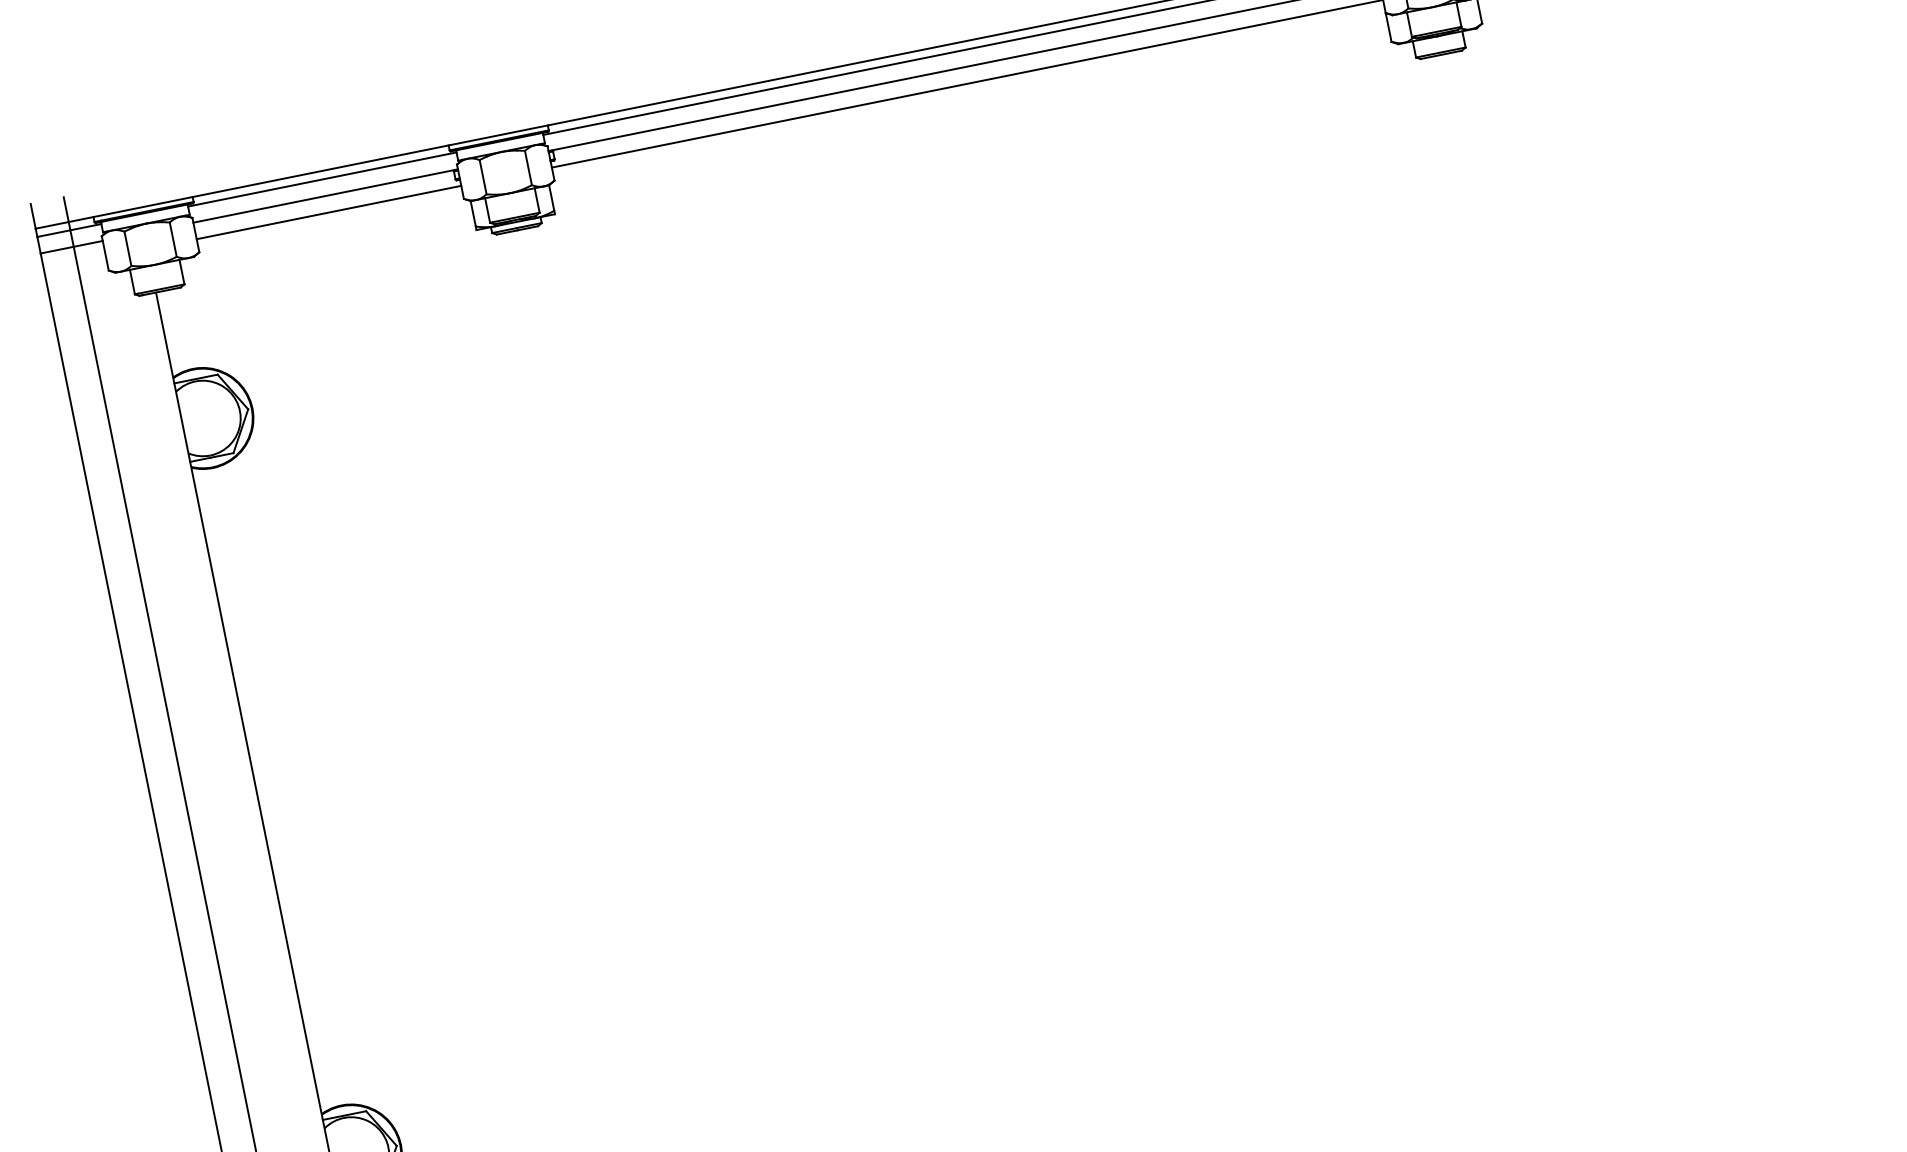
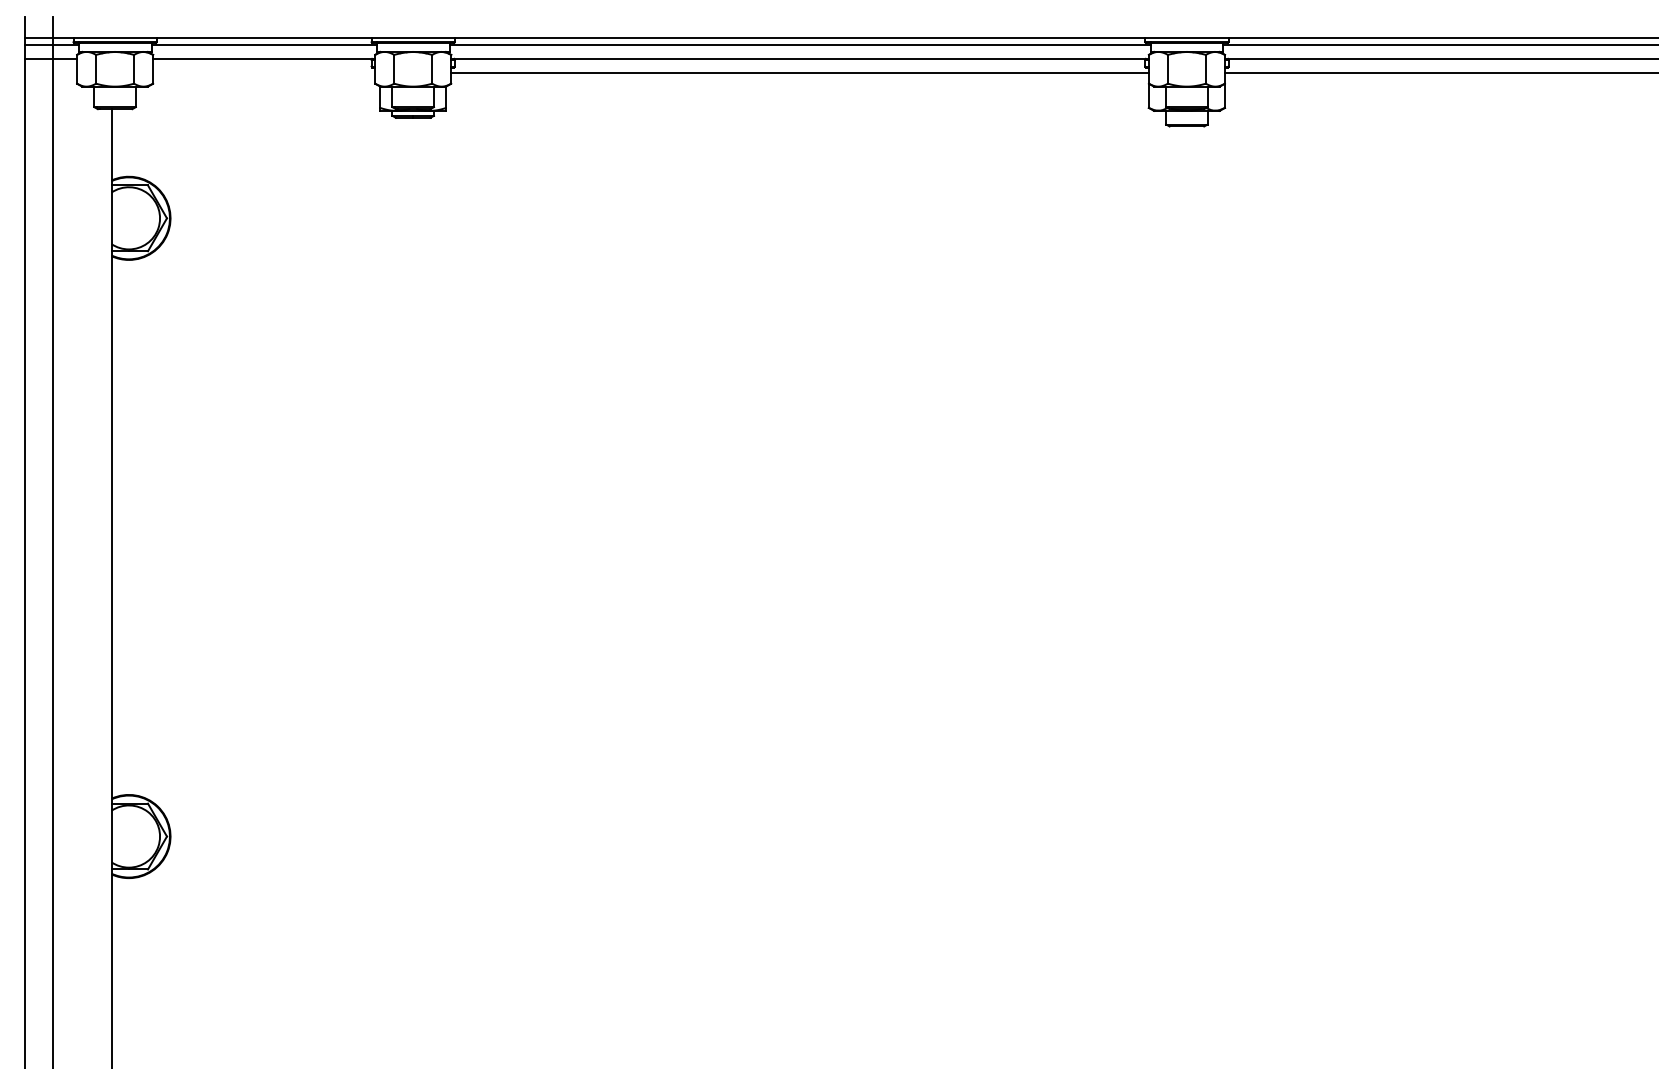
line: (329, 212) -> (264, 72), removed

